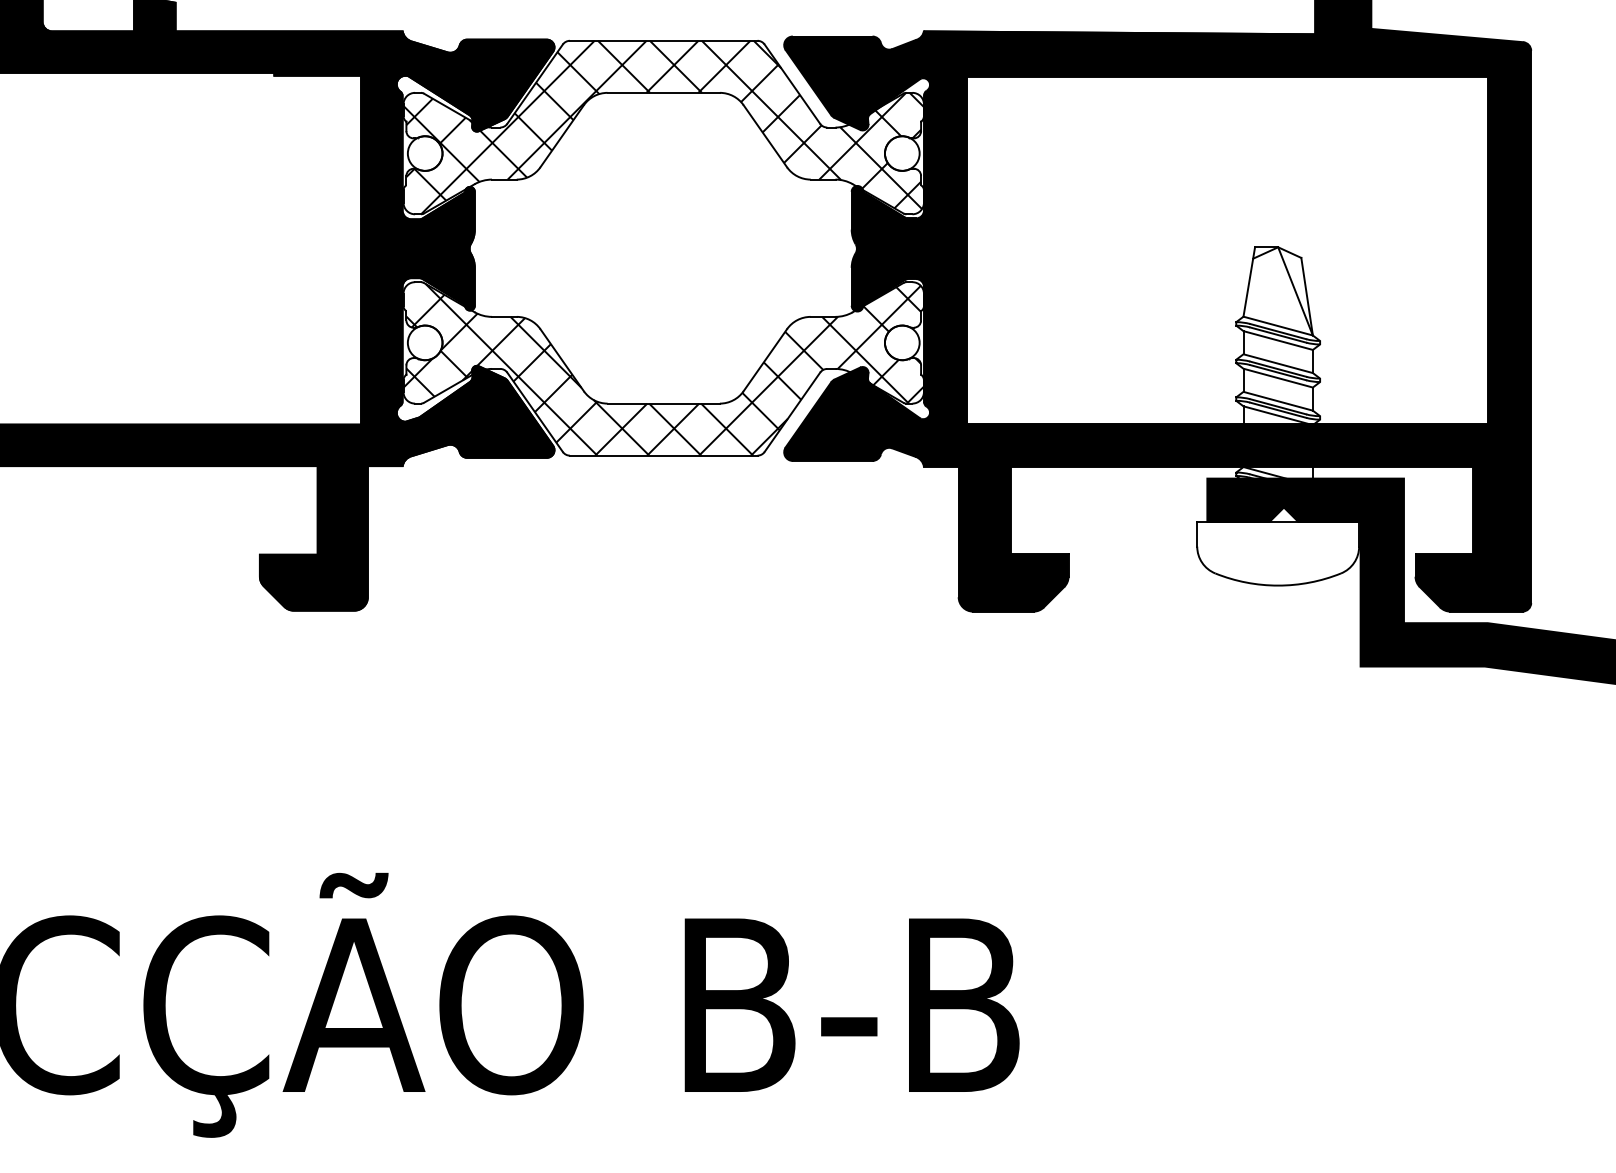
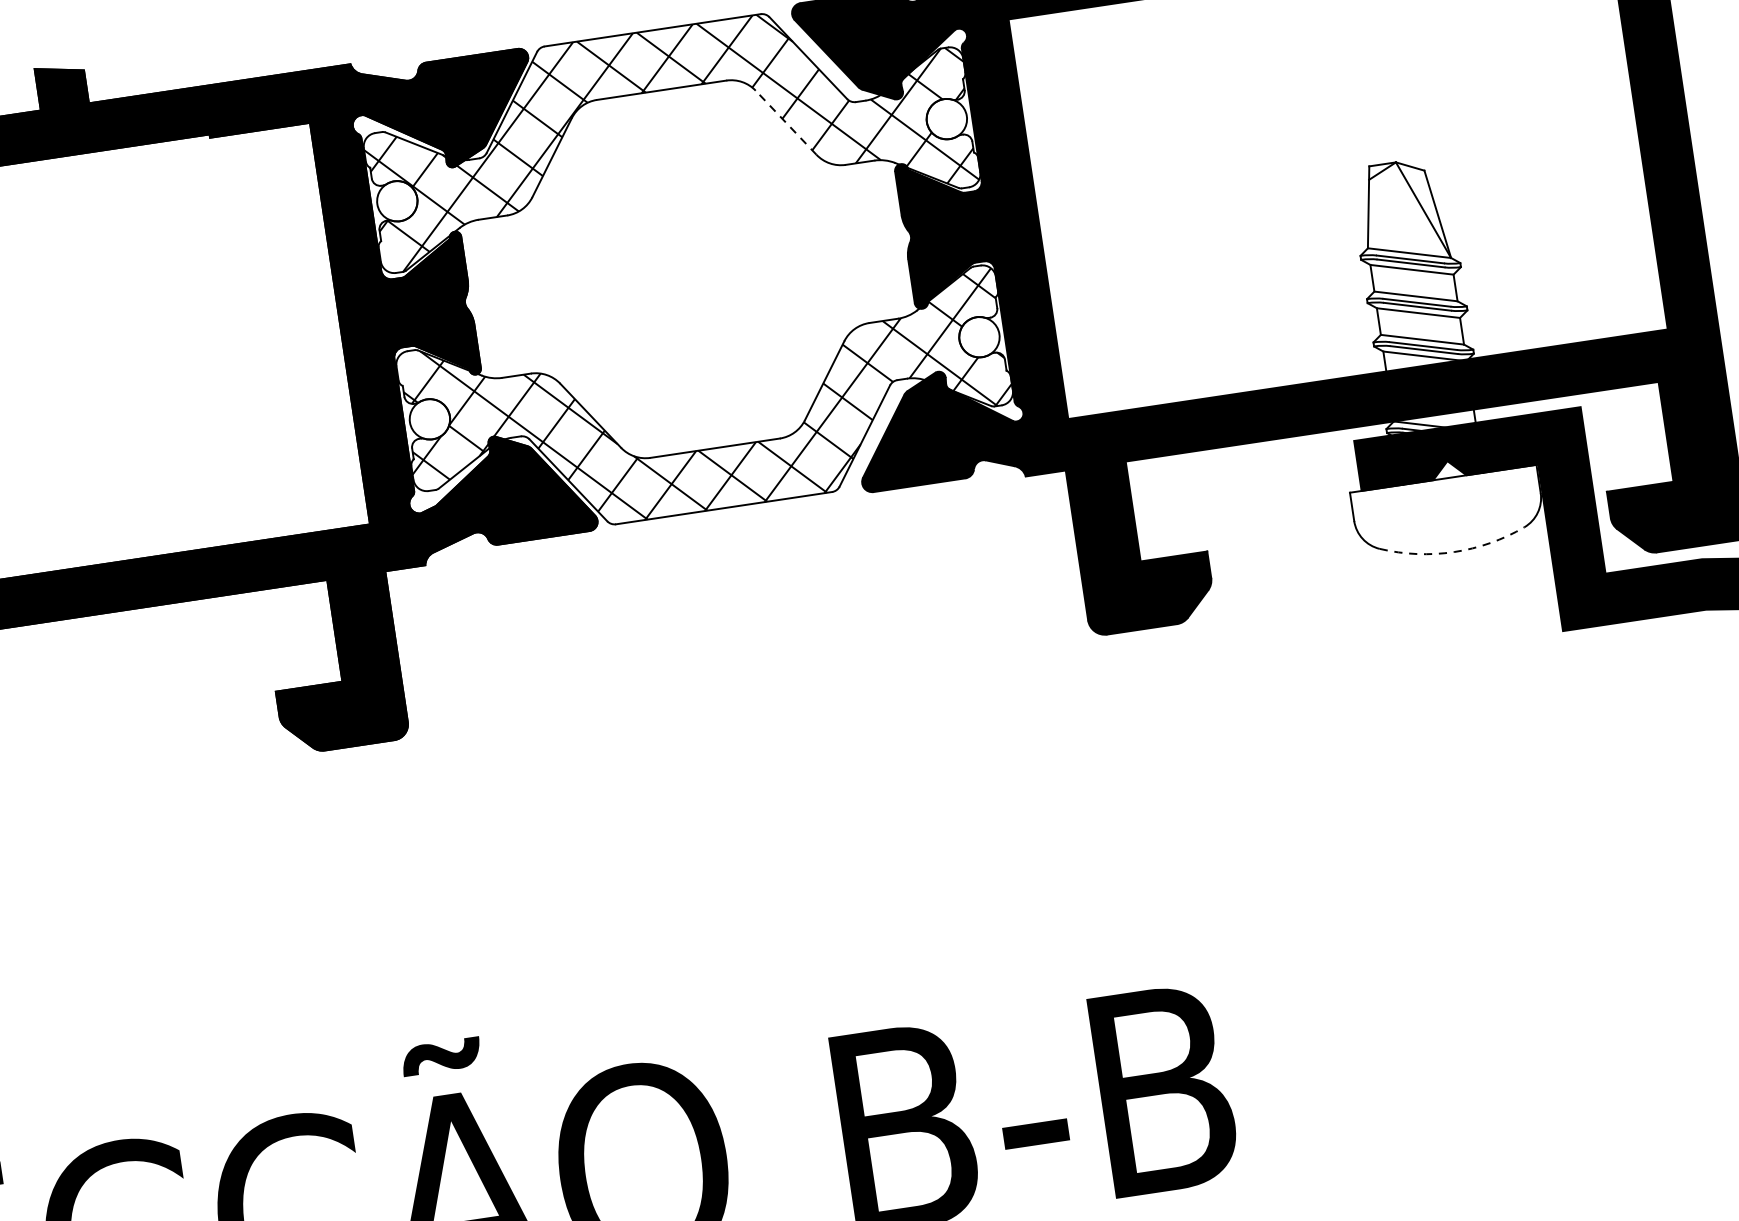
line: (765, 136) -> (786, 123), solid -> dashed
arc: (1278, 585) -> (1454, 551), solid -> dashed

